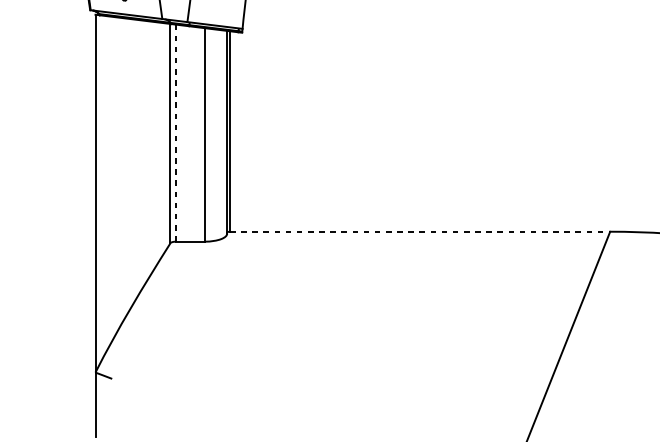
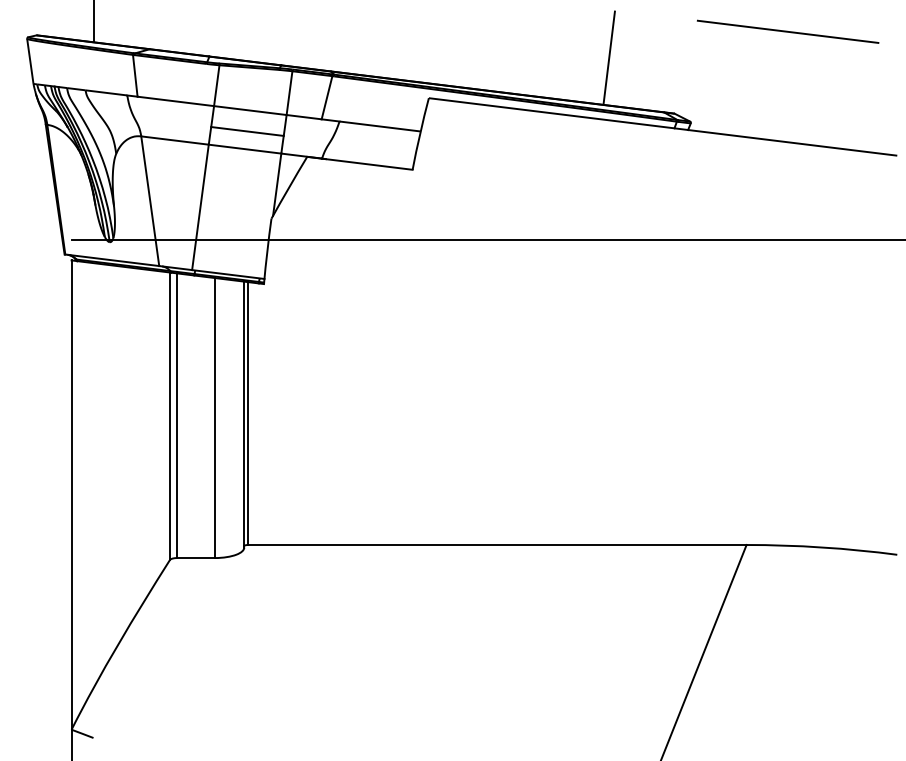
line: (176, 132) -> (177, 415), dashed -> solid
line: (420, 232) -> (497, 545), dashed -> solid

